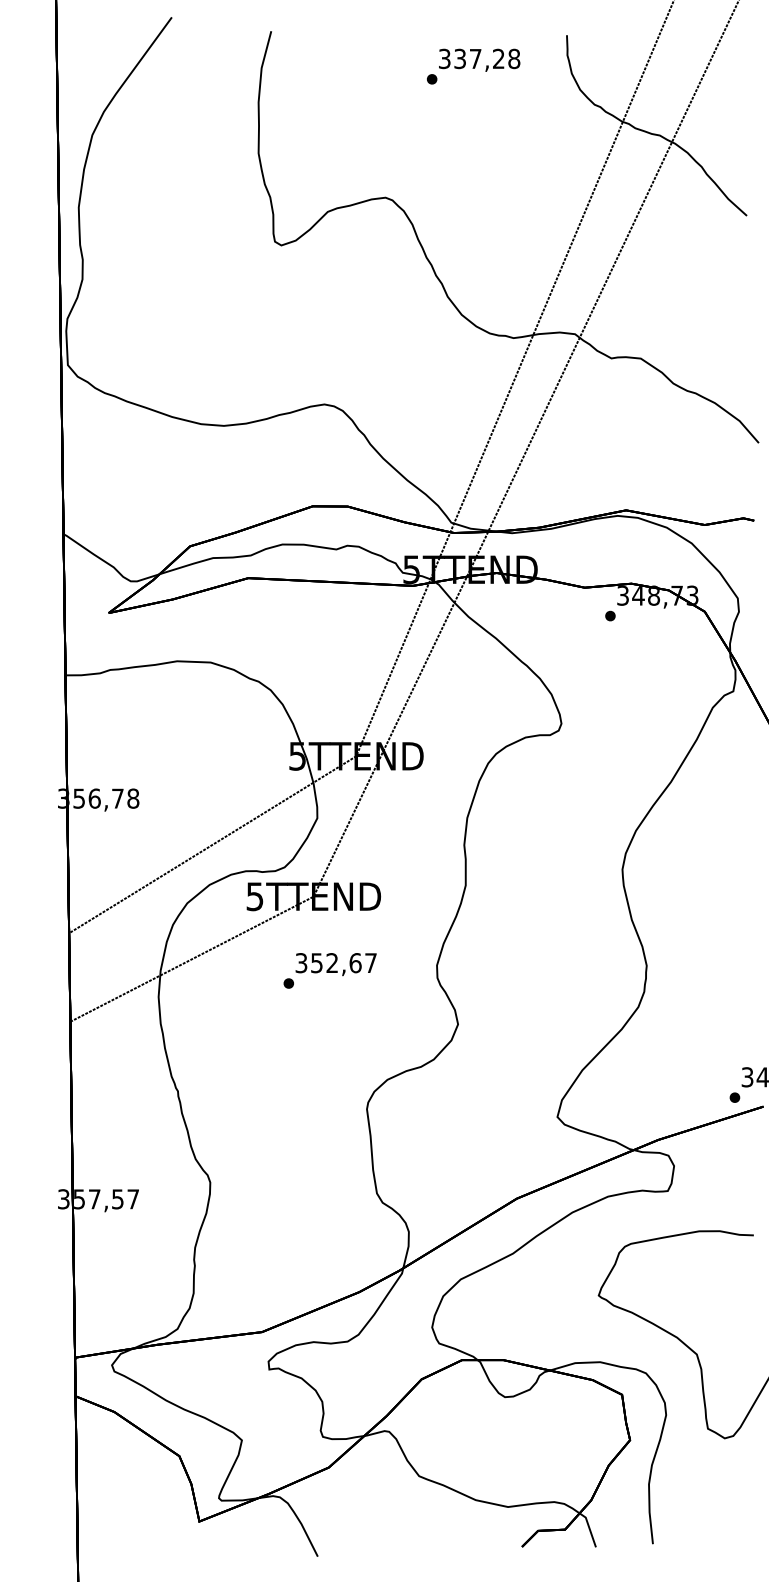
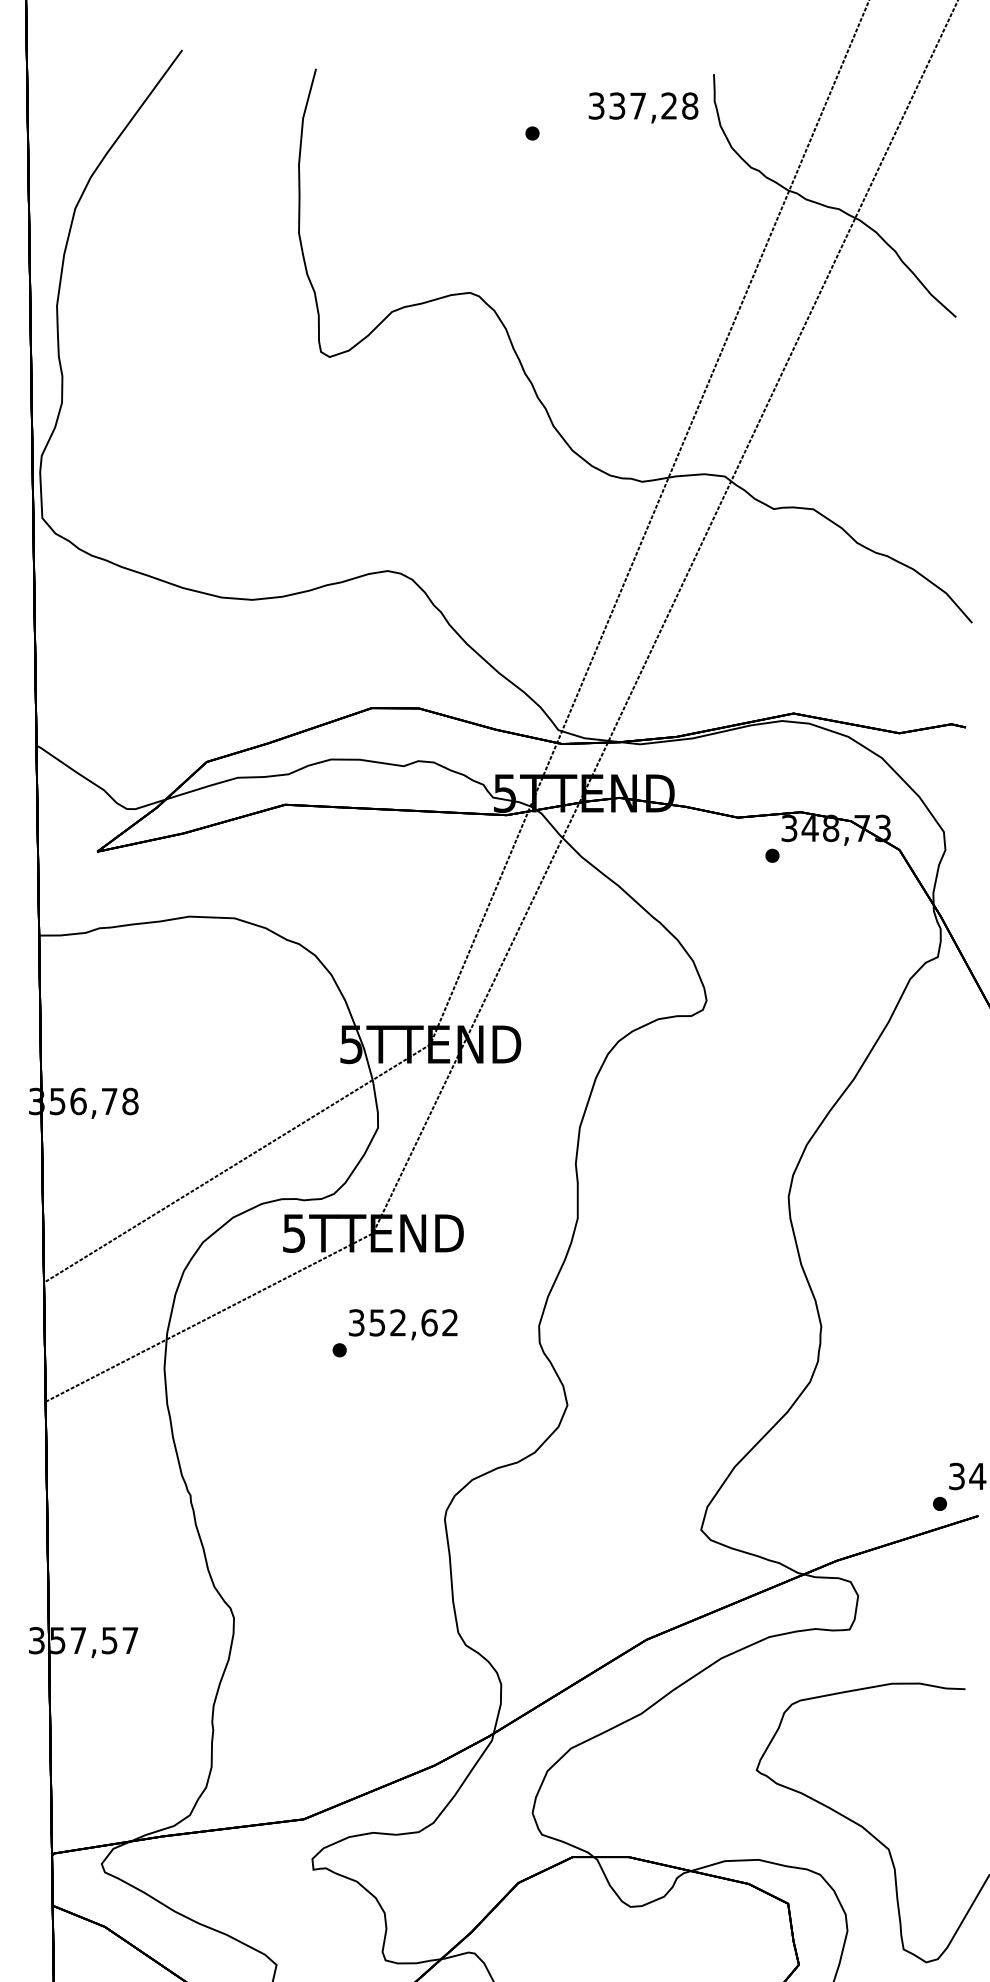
text: (479, 59) -> (643, 106), moved
text: (370, 962) -> (449, 1321), 352,67 -> 352,62

